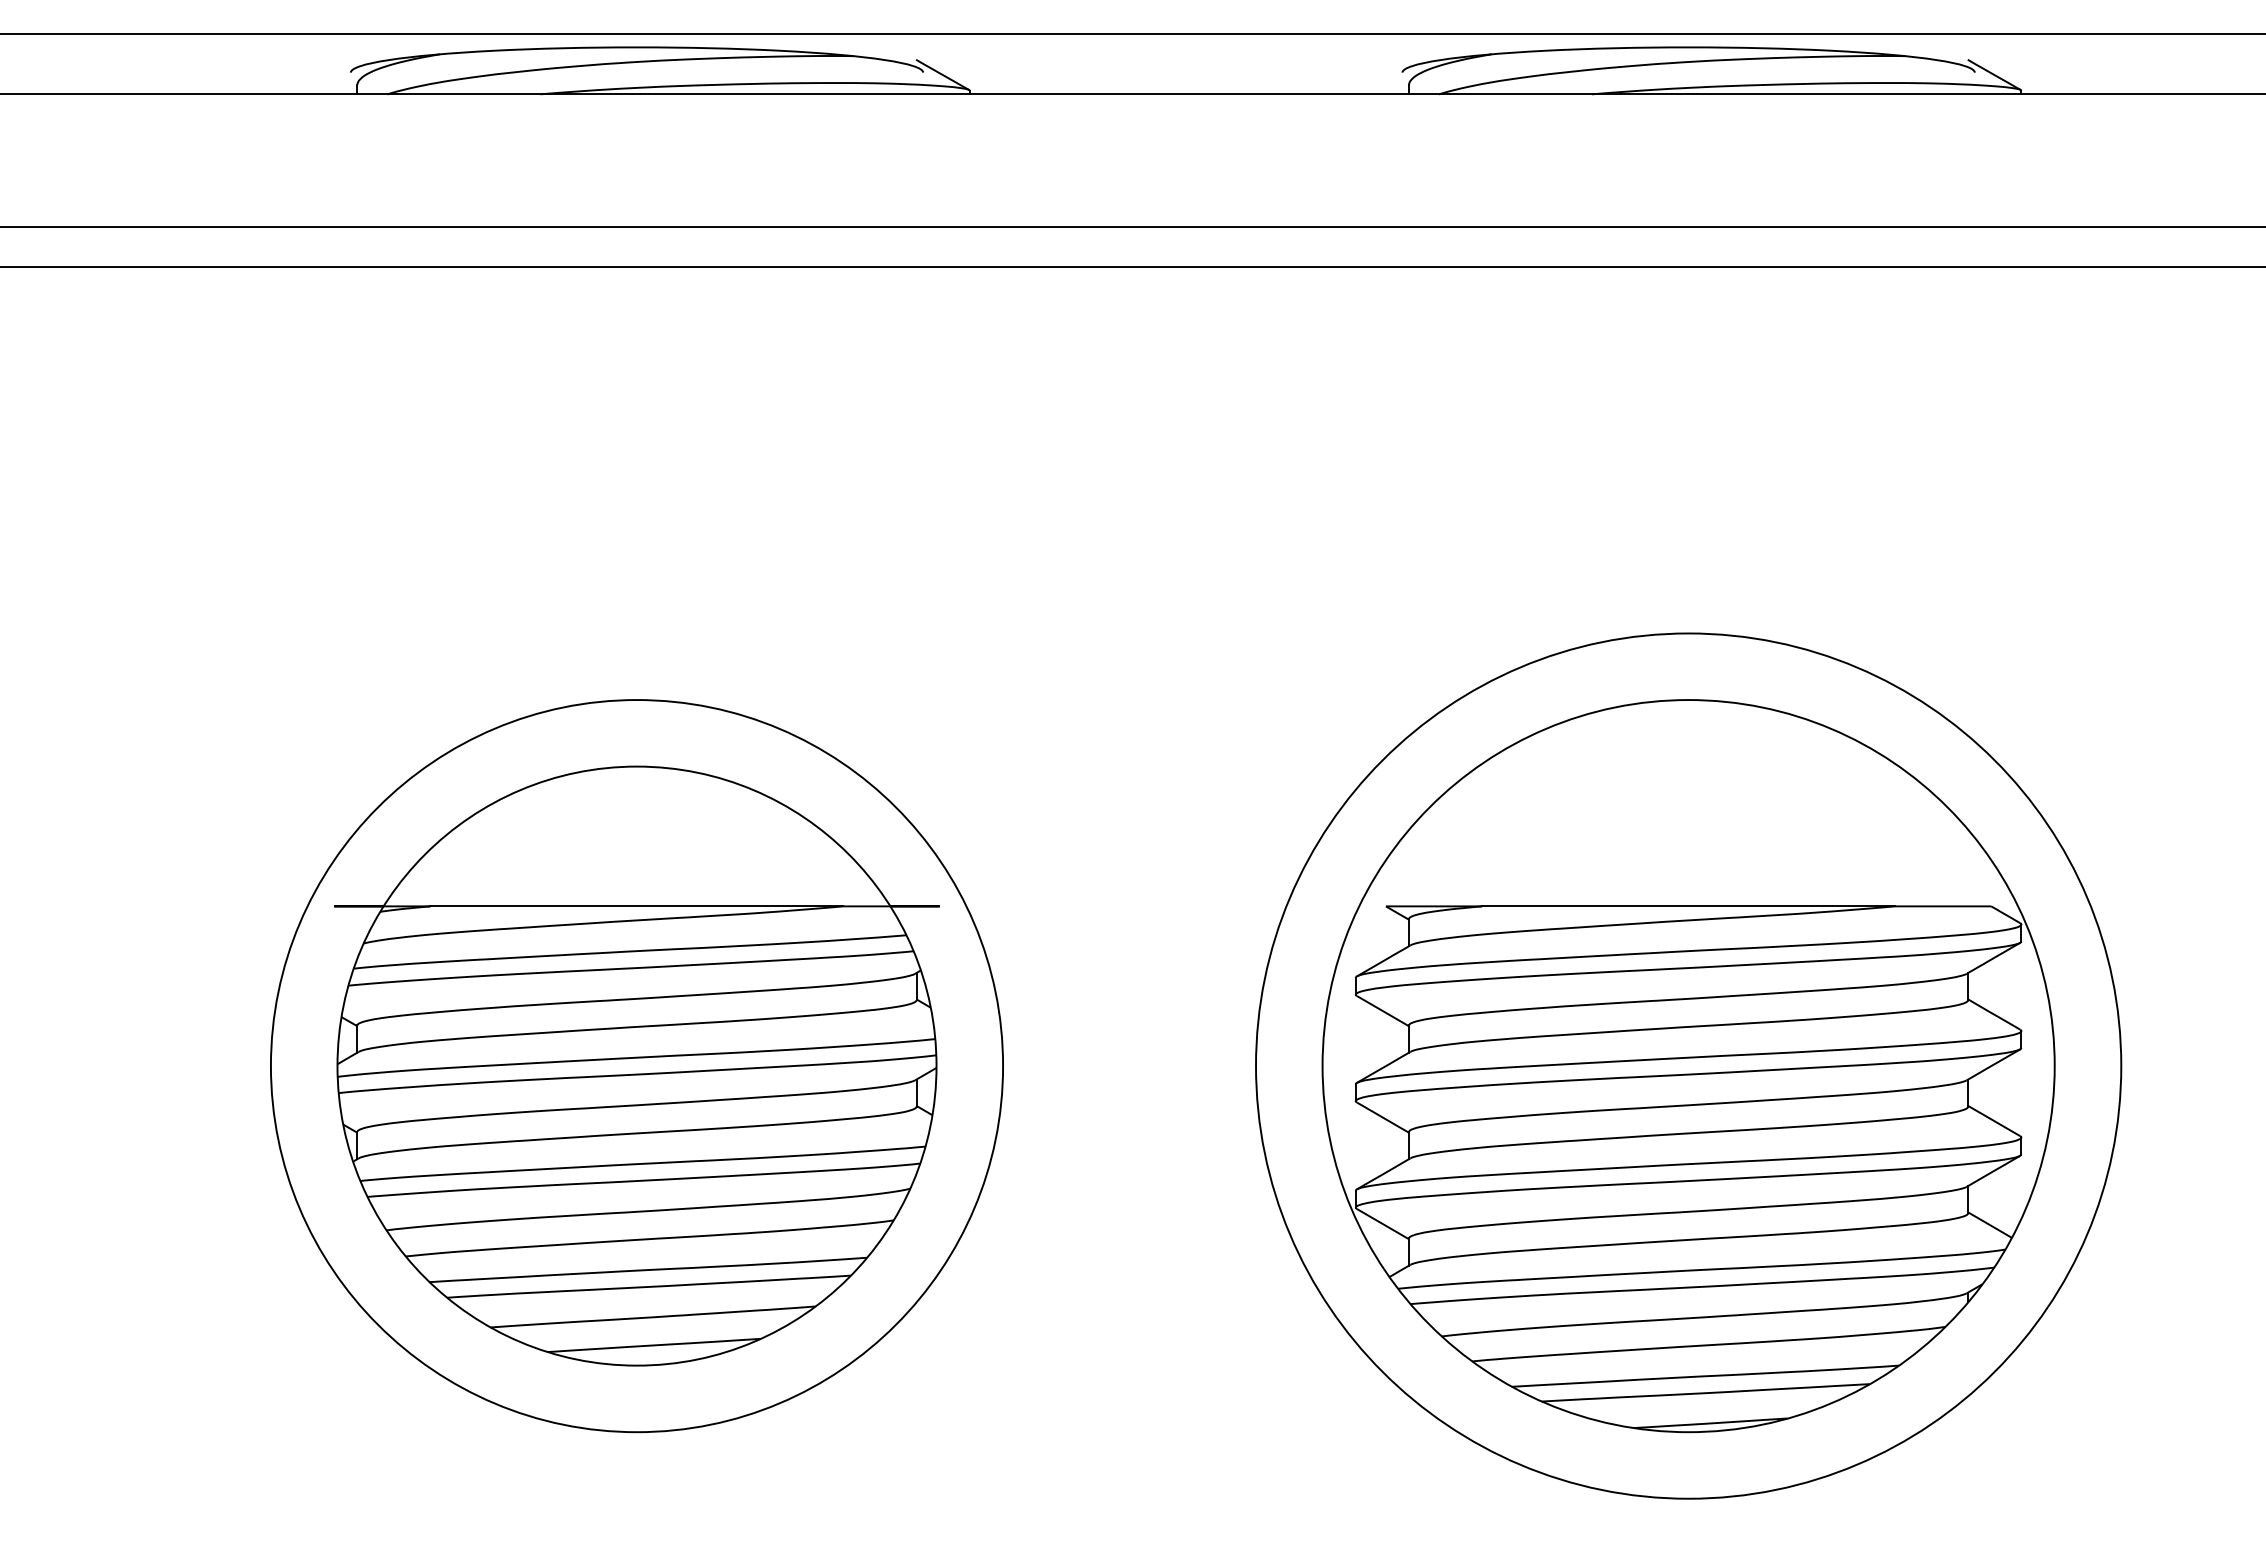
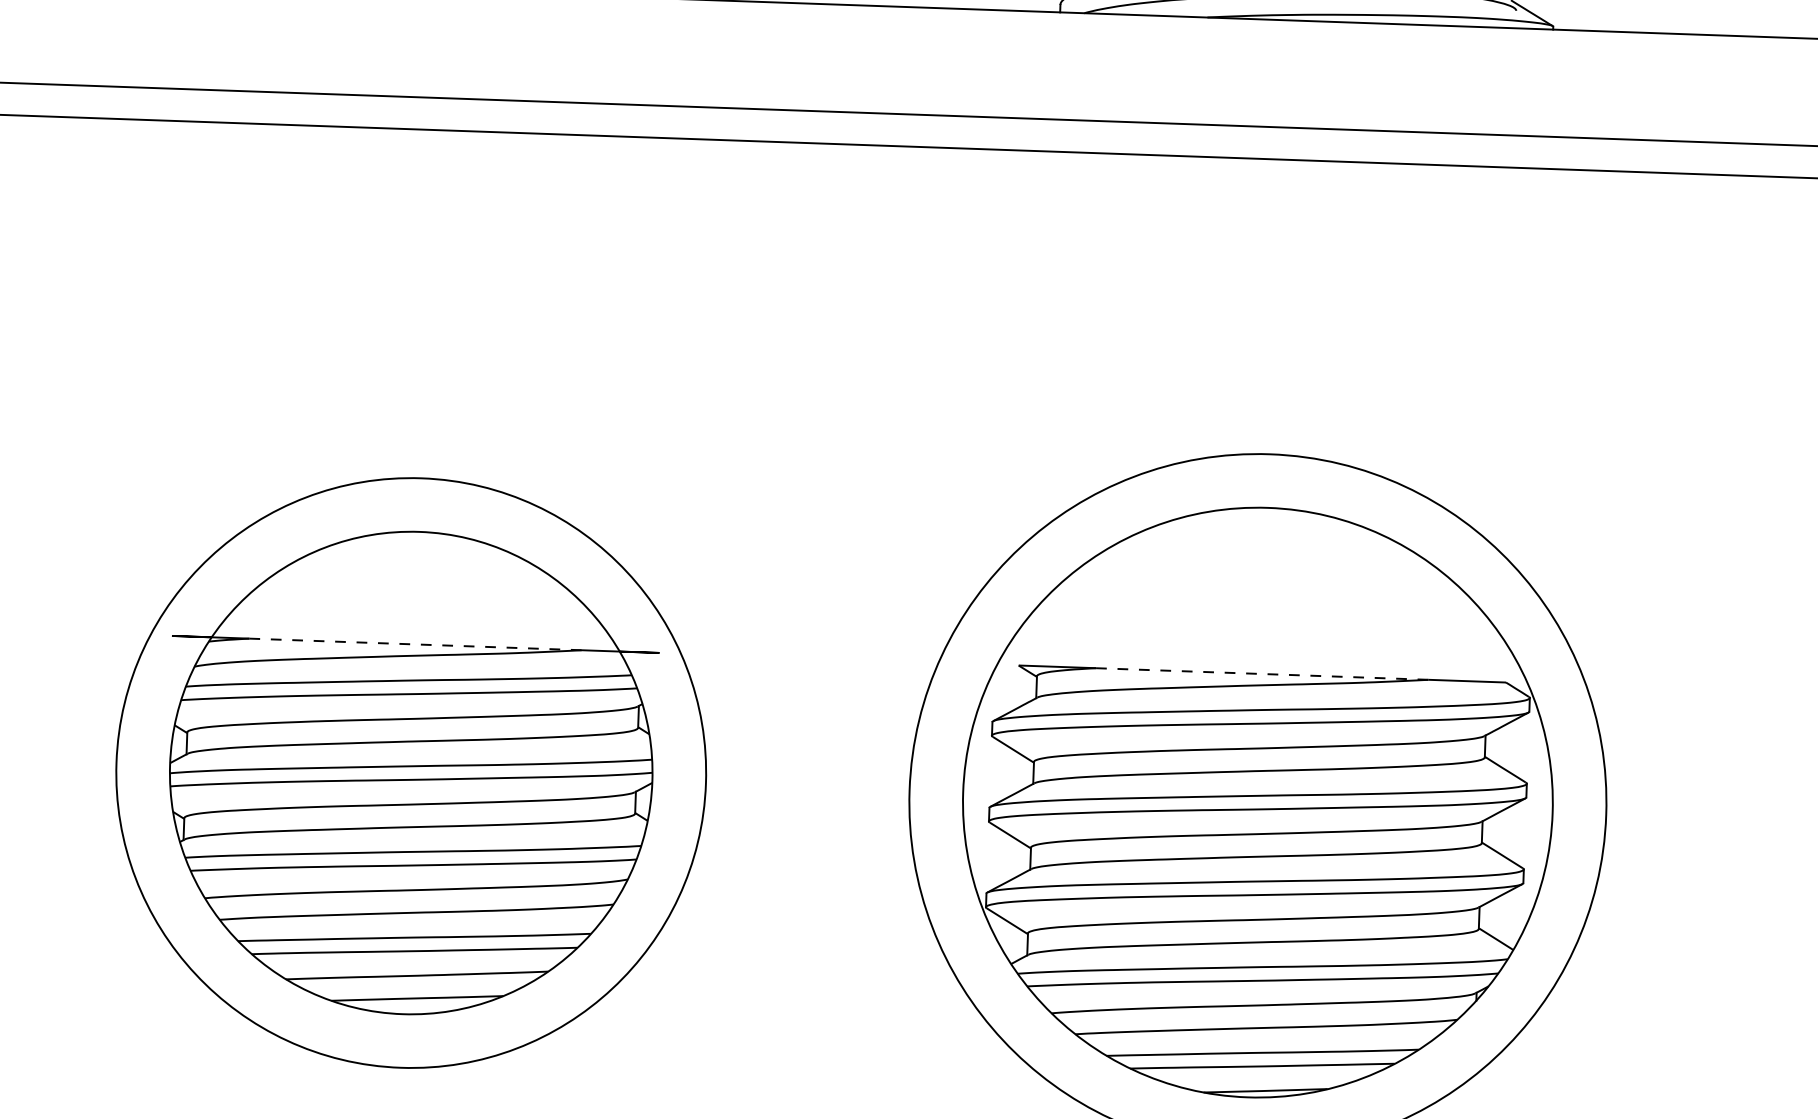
line: (636, 906) -> (415, 644), solid -> dashed
line: (1688, 906) -> (1262, 674), solid -> dashed

